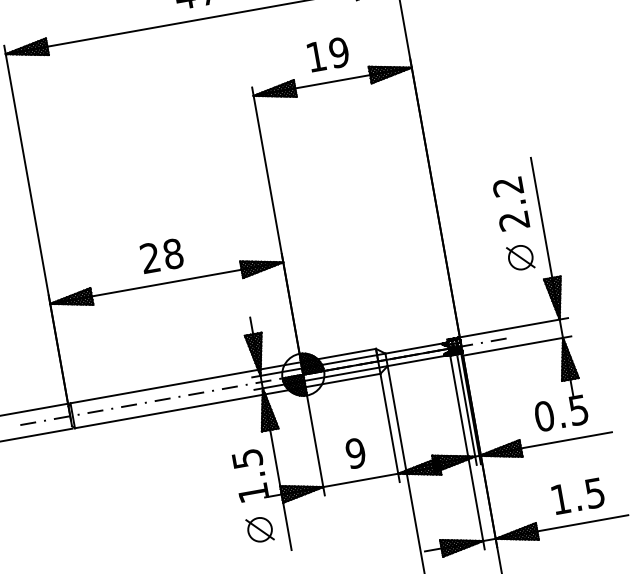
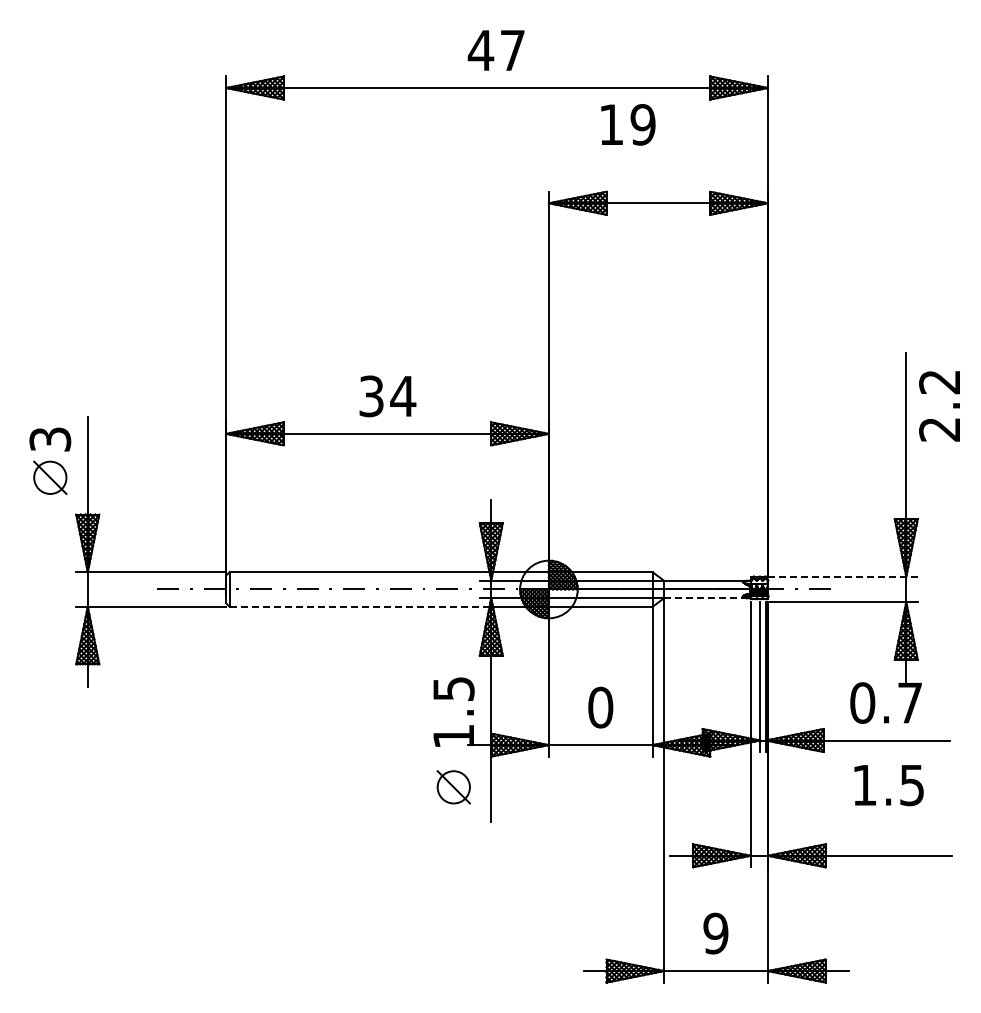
text: (328, 54) -> (628, 124), moved
text: (511, 204) -> (939, 406), moved
text: (161, 256) -> (387, 396), 28 -> 34
part: (520, 257) -> (868, 484), removed
line: (513, 327) -> (842, 576), solid -> dashed
line: (418, 360) -> (706, 598), solid -> dashed
text: (578, 409) -> (909, 702), 0.5 -> 0.7
line: (168, 411) -> (359, 606), solid -> dashed
text: (355, 453) -> (600, 707), 9 -> 0
text: (577, 496) -> (888, 785), moved

